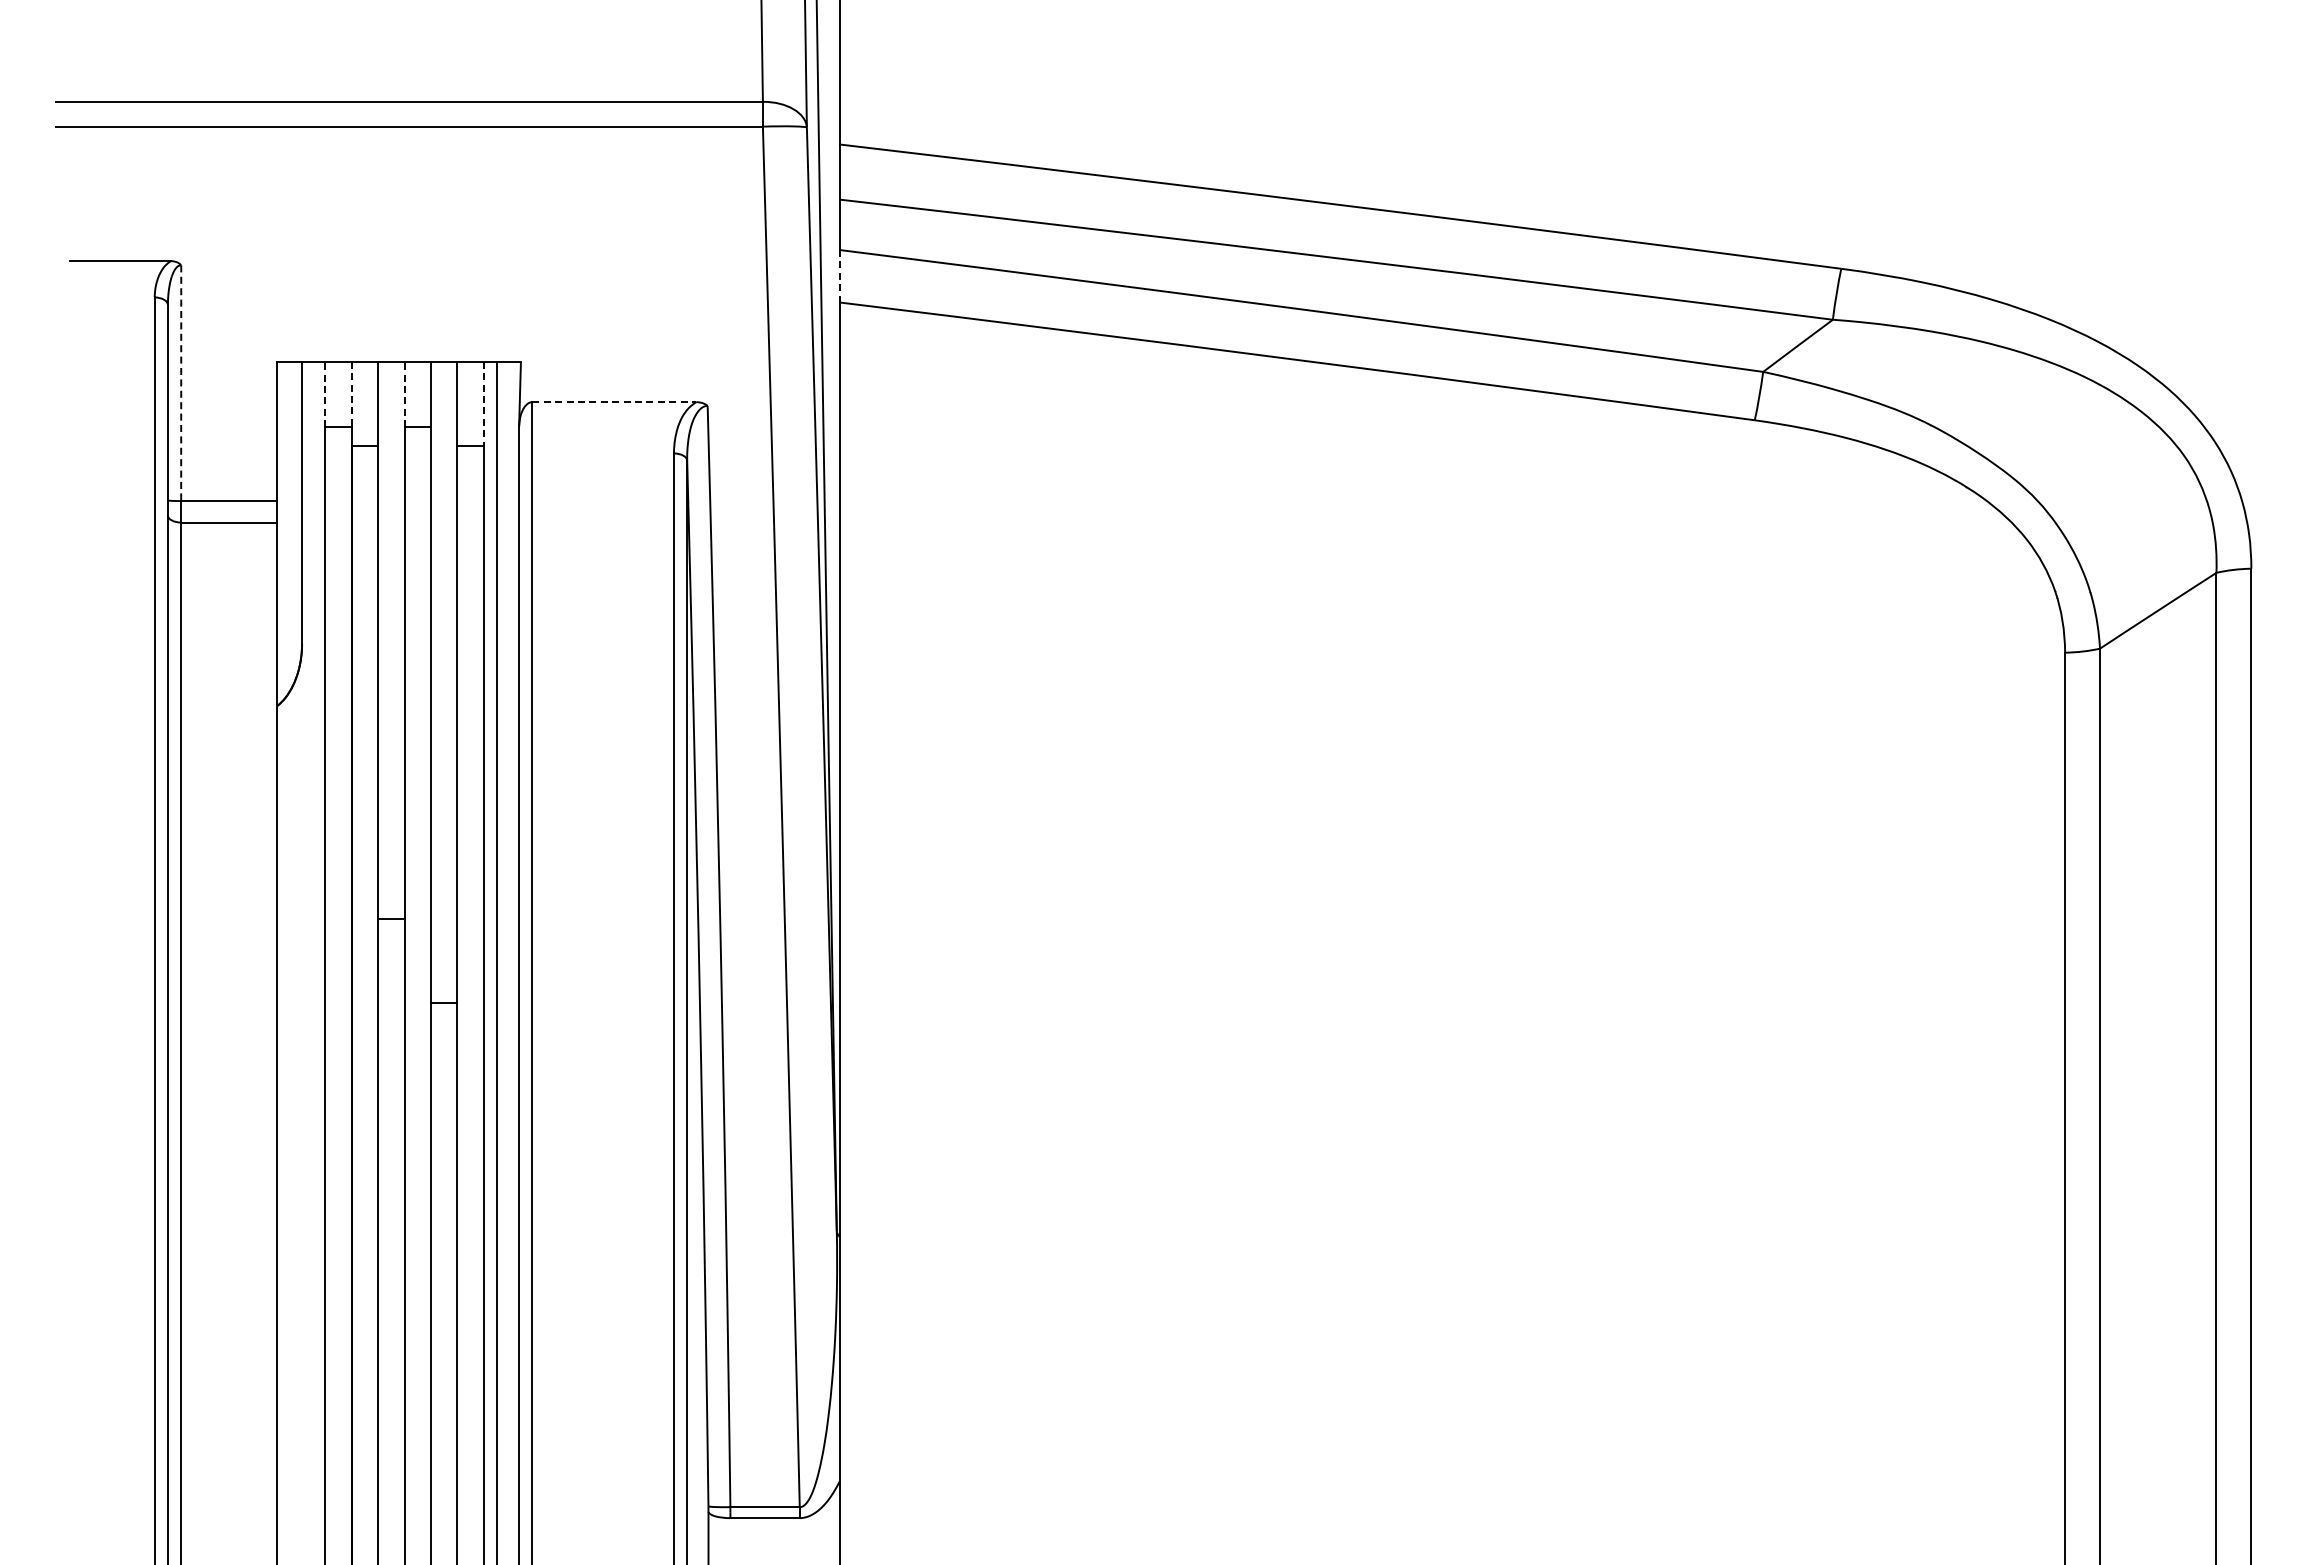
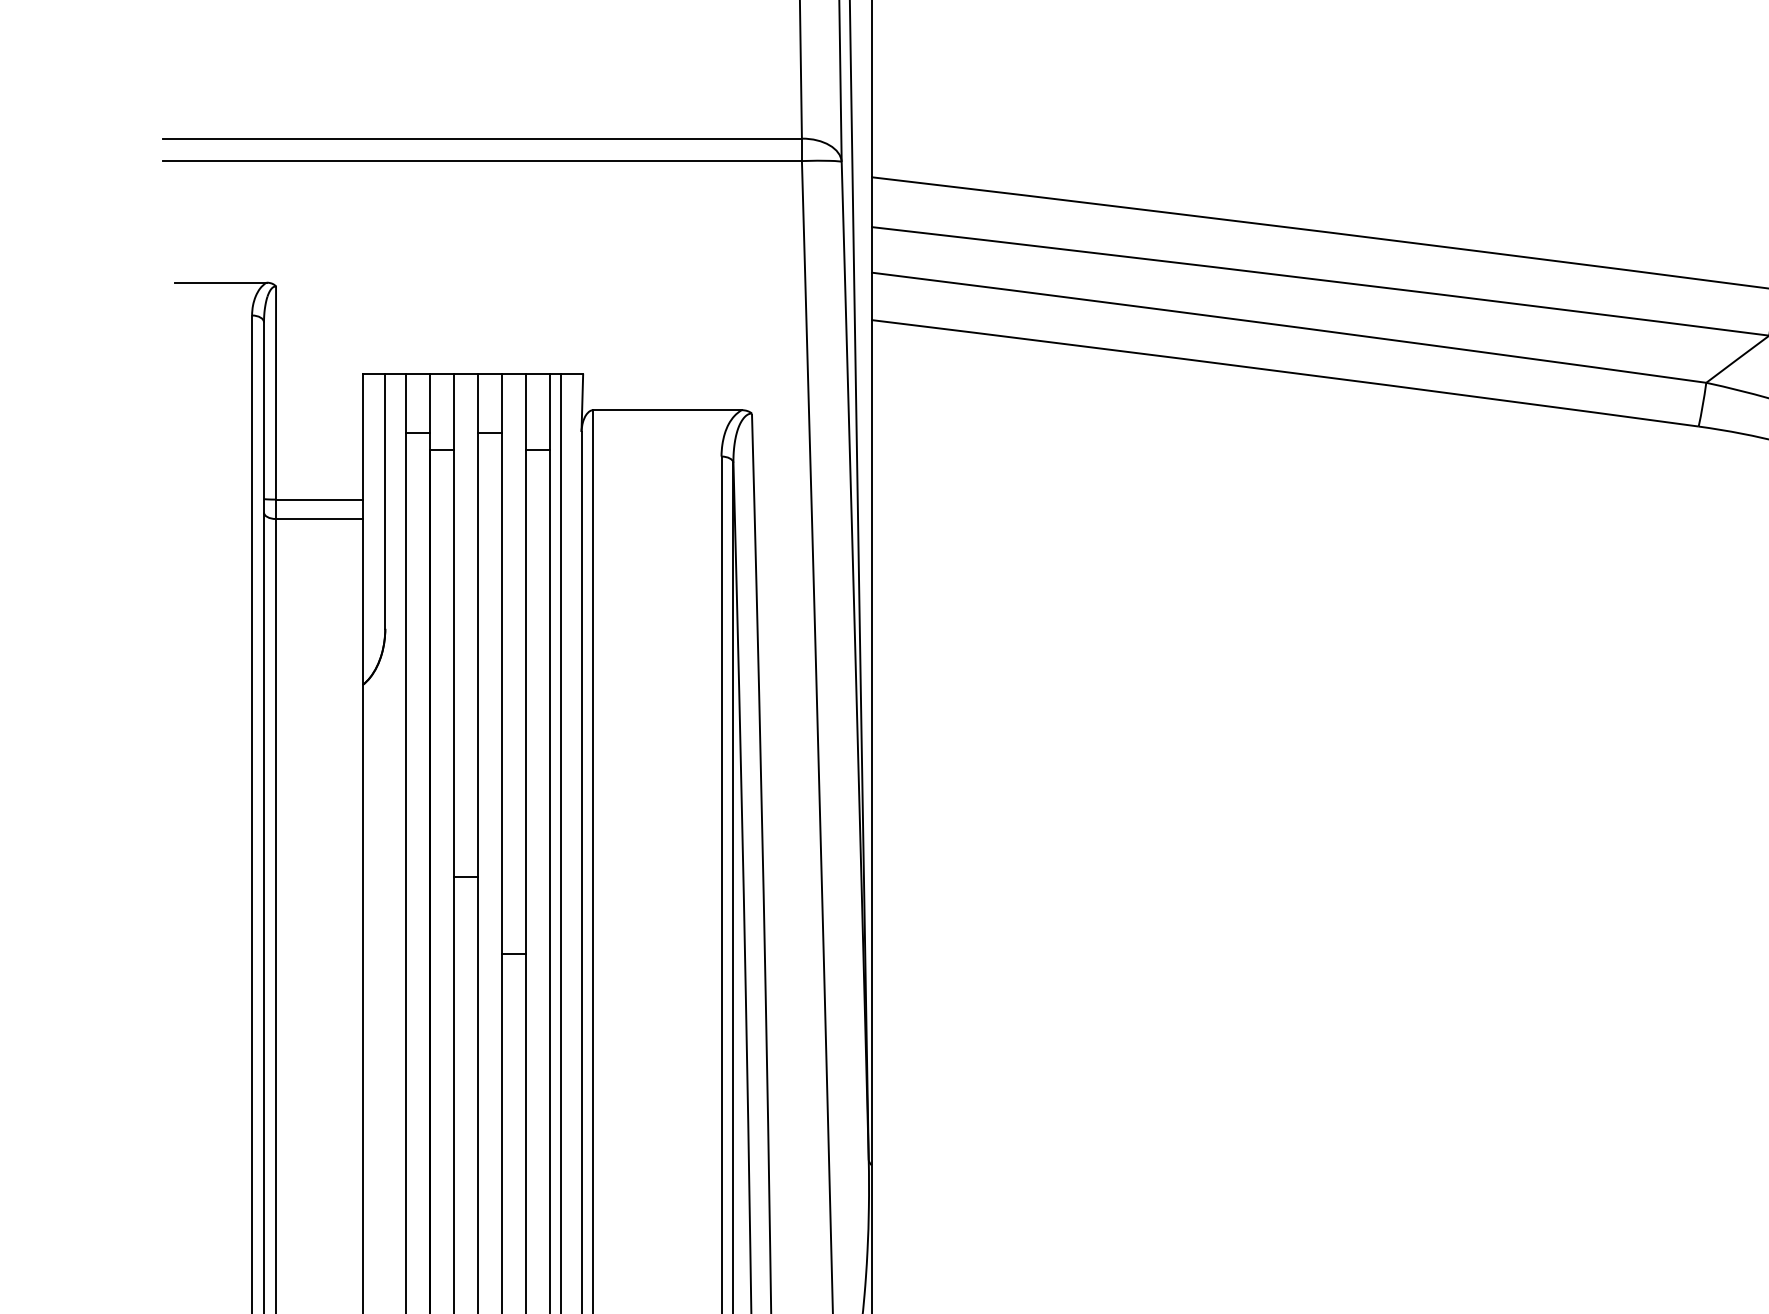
line: (840, 275) -> (872, 295), dashed -> solid
line: (181, 383) -> (276, 393), dashed -> solid
line: (325, 394) -> (406, 403), dashed -> solid
line: (351, 394) -> (429, 403), dashed -> solid
line: (404, 394) -> (477, 403), dashed -> solid
line: (614, 402) -> (667, 410), dashed -> solid
line: (483, 404) -> (549, 412), dashed -> solid

